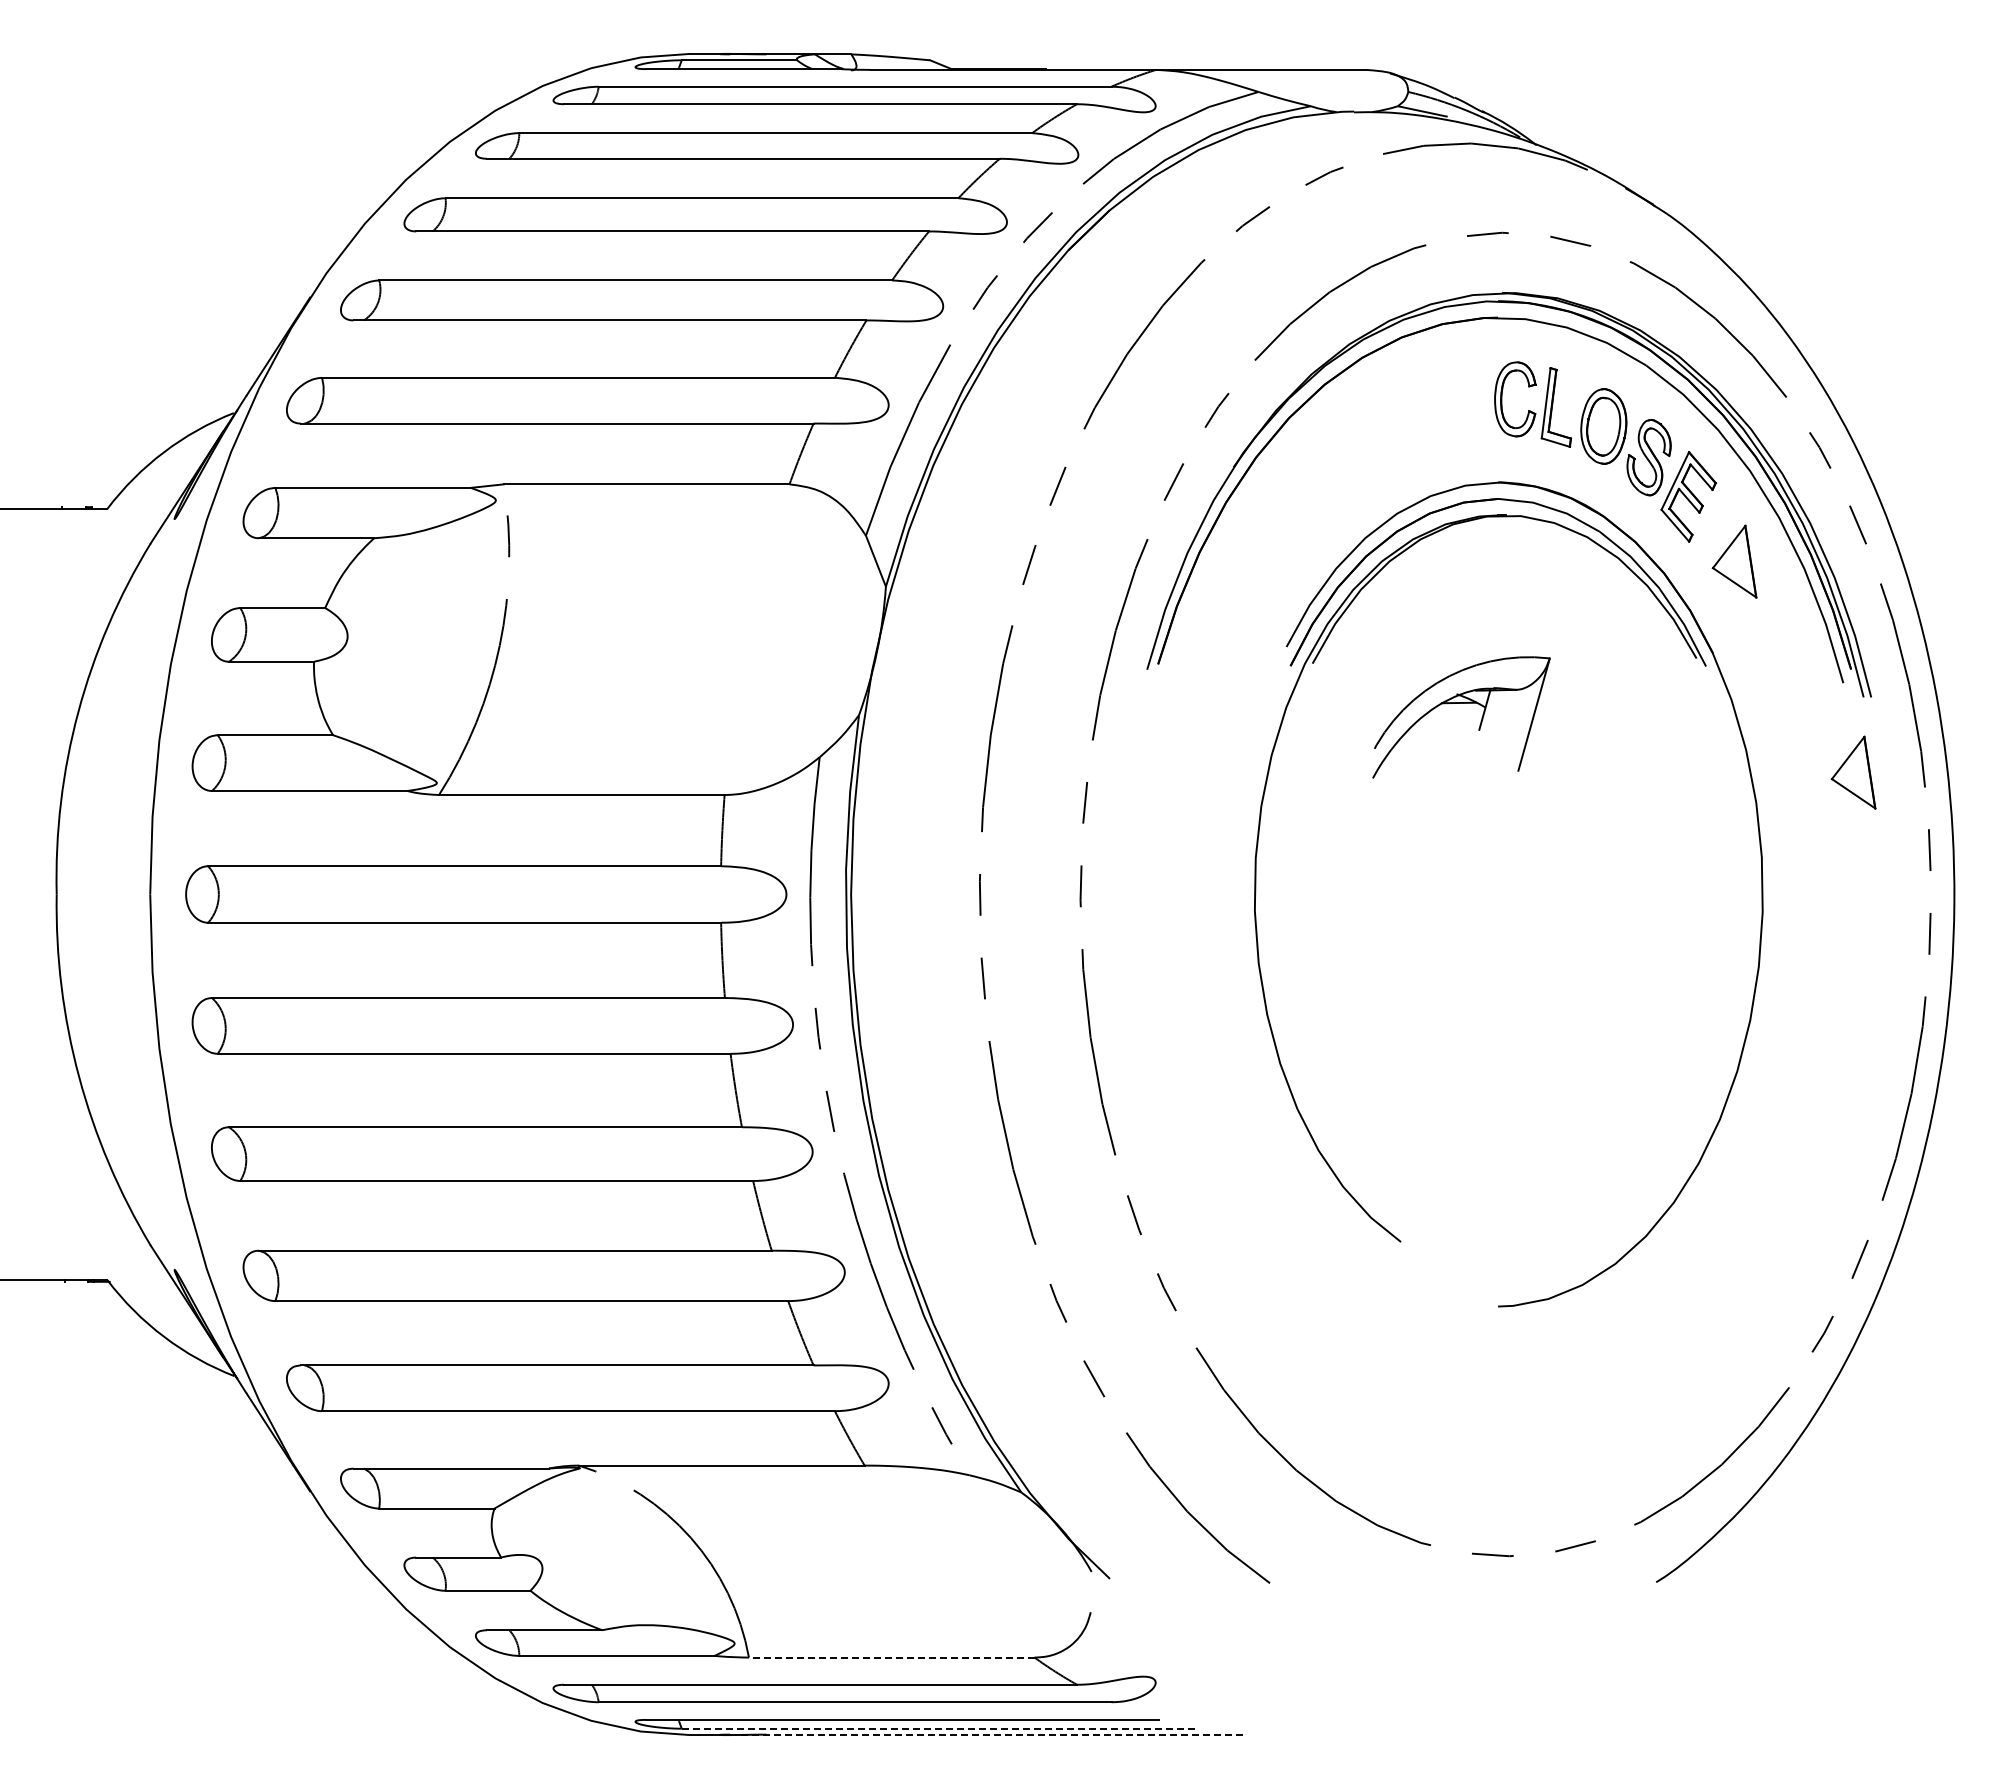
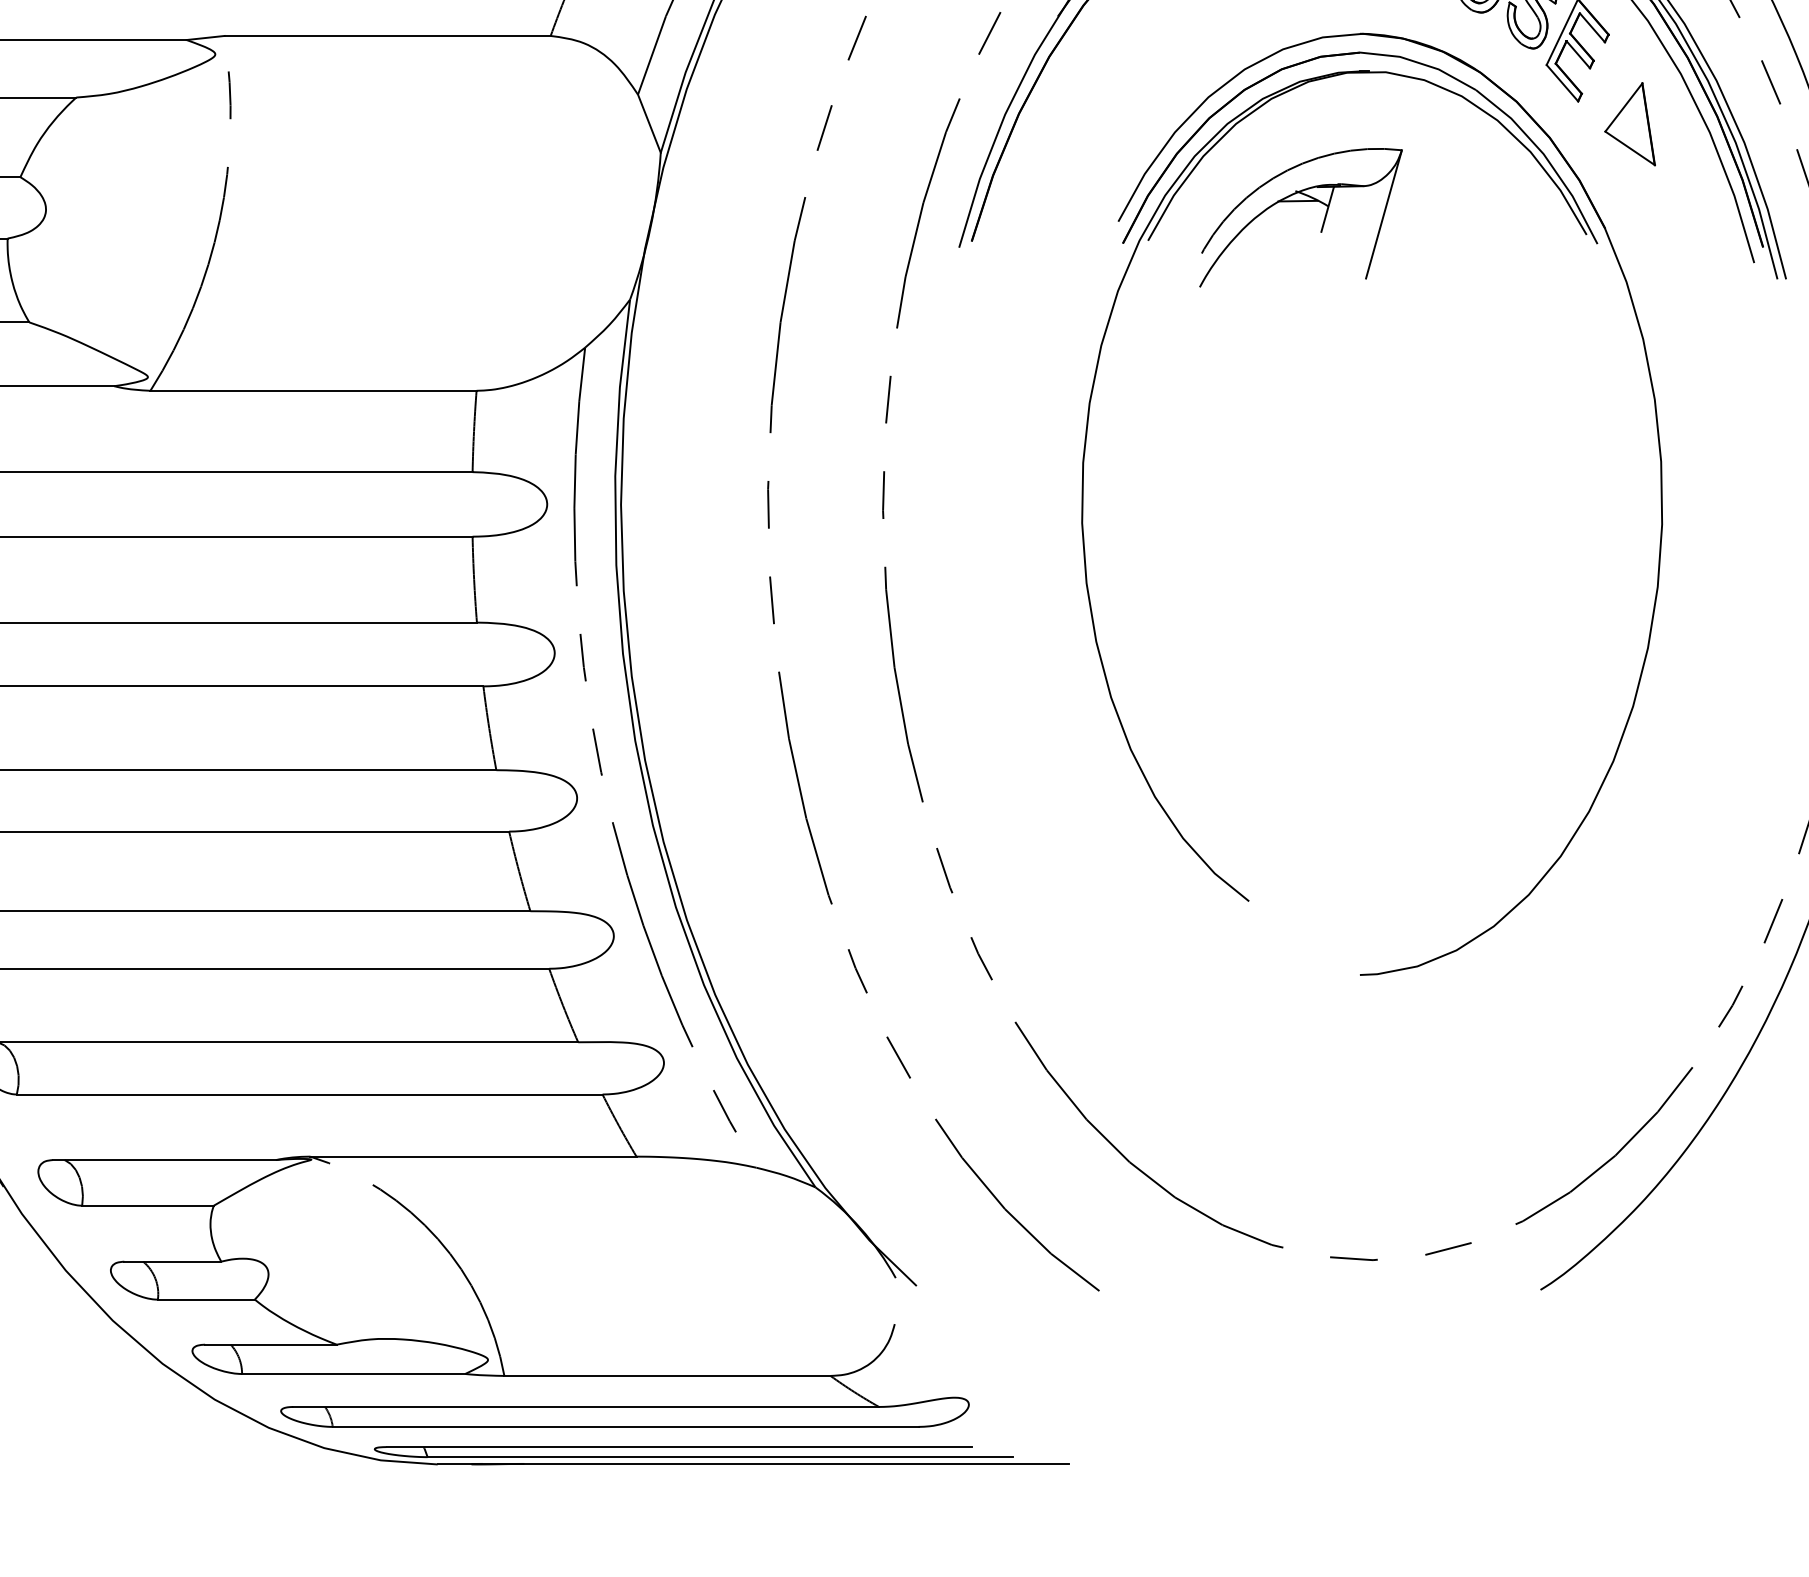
part: (1461, 703) -> (1301, 201), moved
part: (1853, 772) -> (1765, 365), removed
line: (891, 1657) -> (667, 1375), dashed -> solid
line: (937, 1728) -> (719, 1456), dashed -> solid
line: (987, 1734) -> (776, 1463), dashed -> solid

